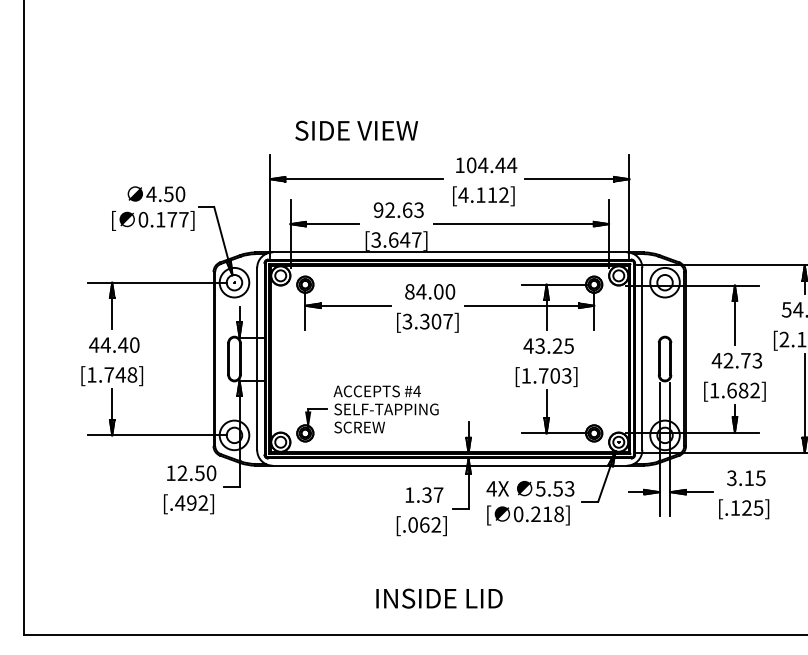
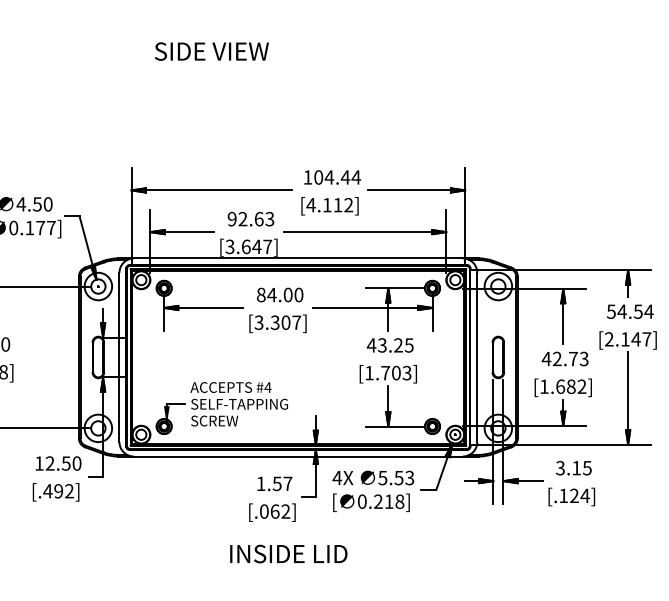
text: (356, 130) -> (211, 51), moved
text: (426, 494) -> (276, 483), 1.37 -> 1.57
text: (758, 507) -> (585, 495), [.125] -> [.124]
text: (439, 598) -> (288, 553), moved

